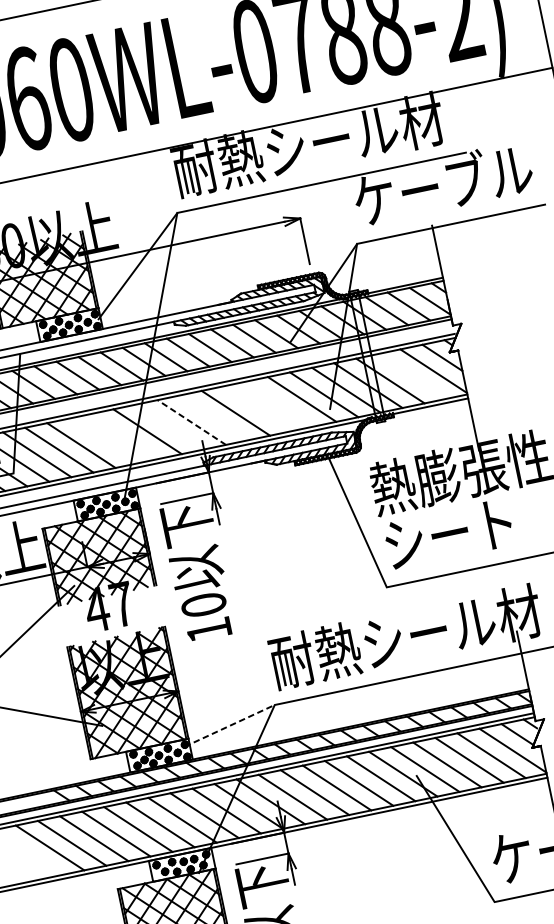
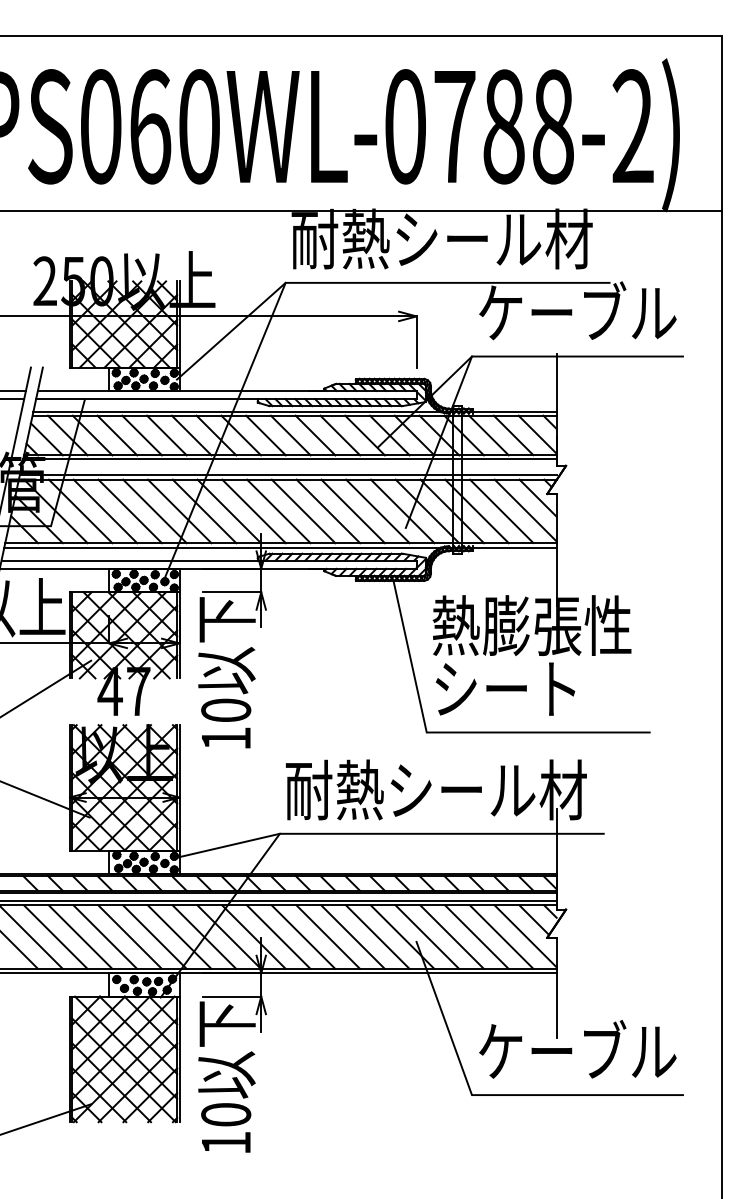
line: (412, 375) -> (501, 510), added
line: (279, 404) -> (352, 511), added
line: (258, 408) -> (328, 511), added
line: (213, 418) -> (278, 511), added
line: (192, 422) -> (254, 511), dashed -> solid
line: (169, 427) -> (229, 511), added
line: (125, 436) -> (179, 511), added
line: (103, 441) -> (154, 511), added
line: (229, 726) -> (226, 846), dashed -> solid

